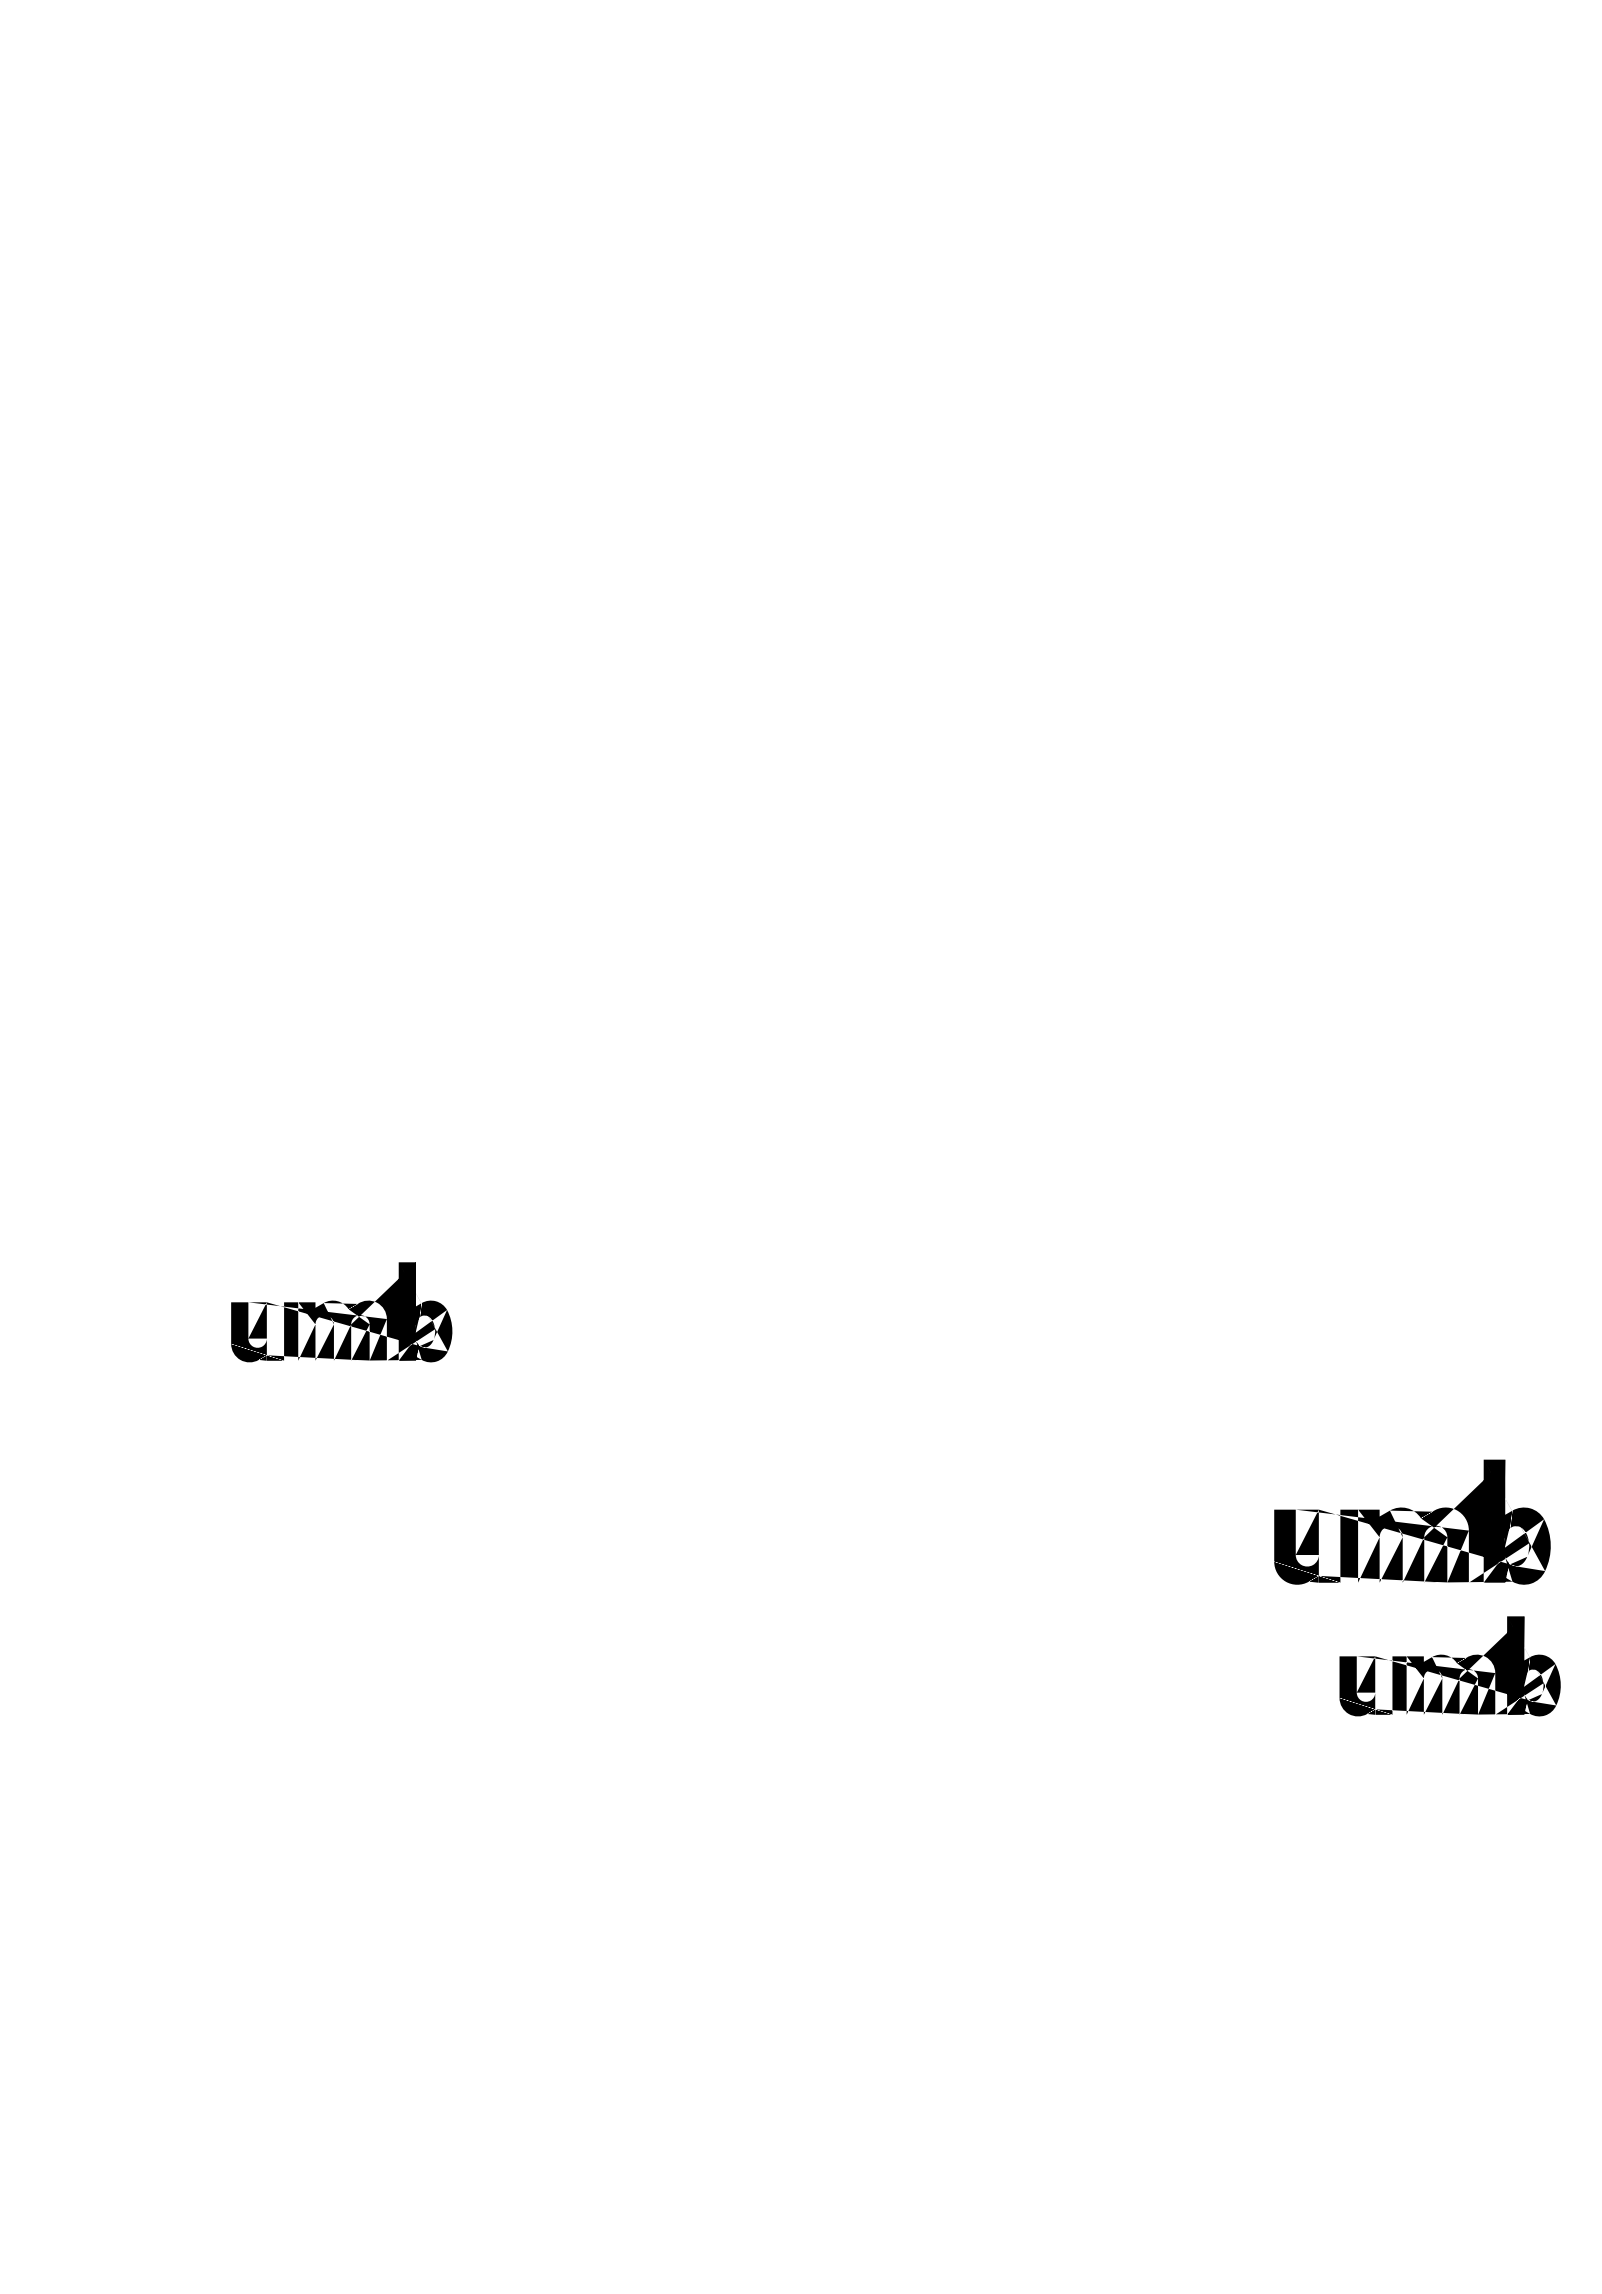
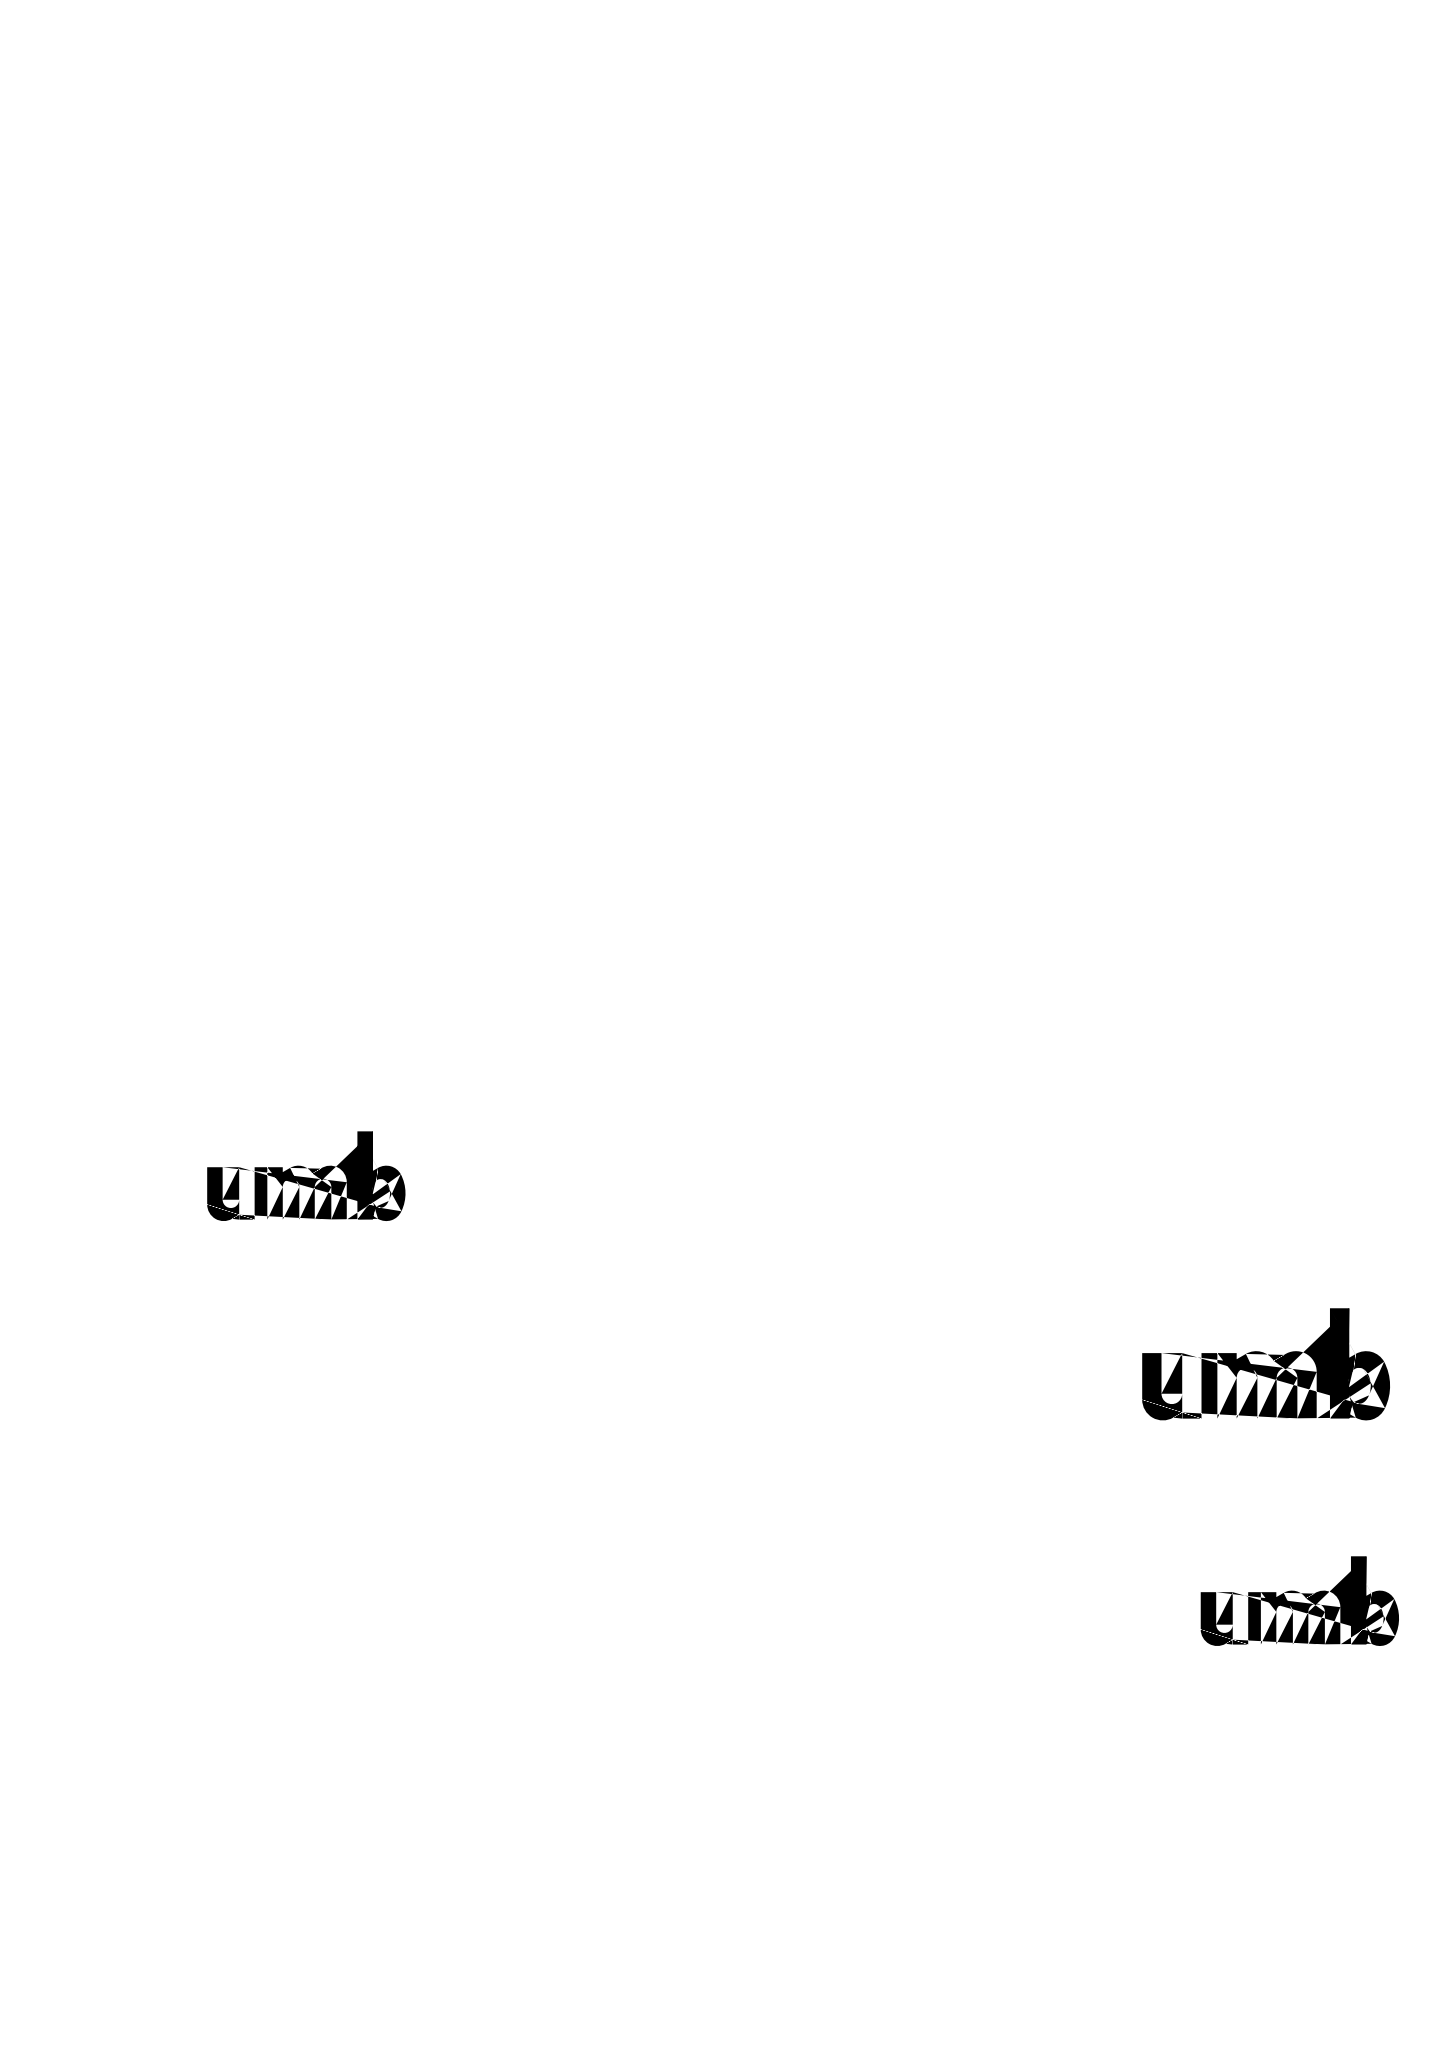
part: (1449, 1666) -> (1299, 1601), moved

